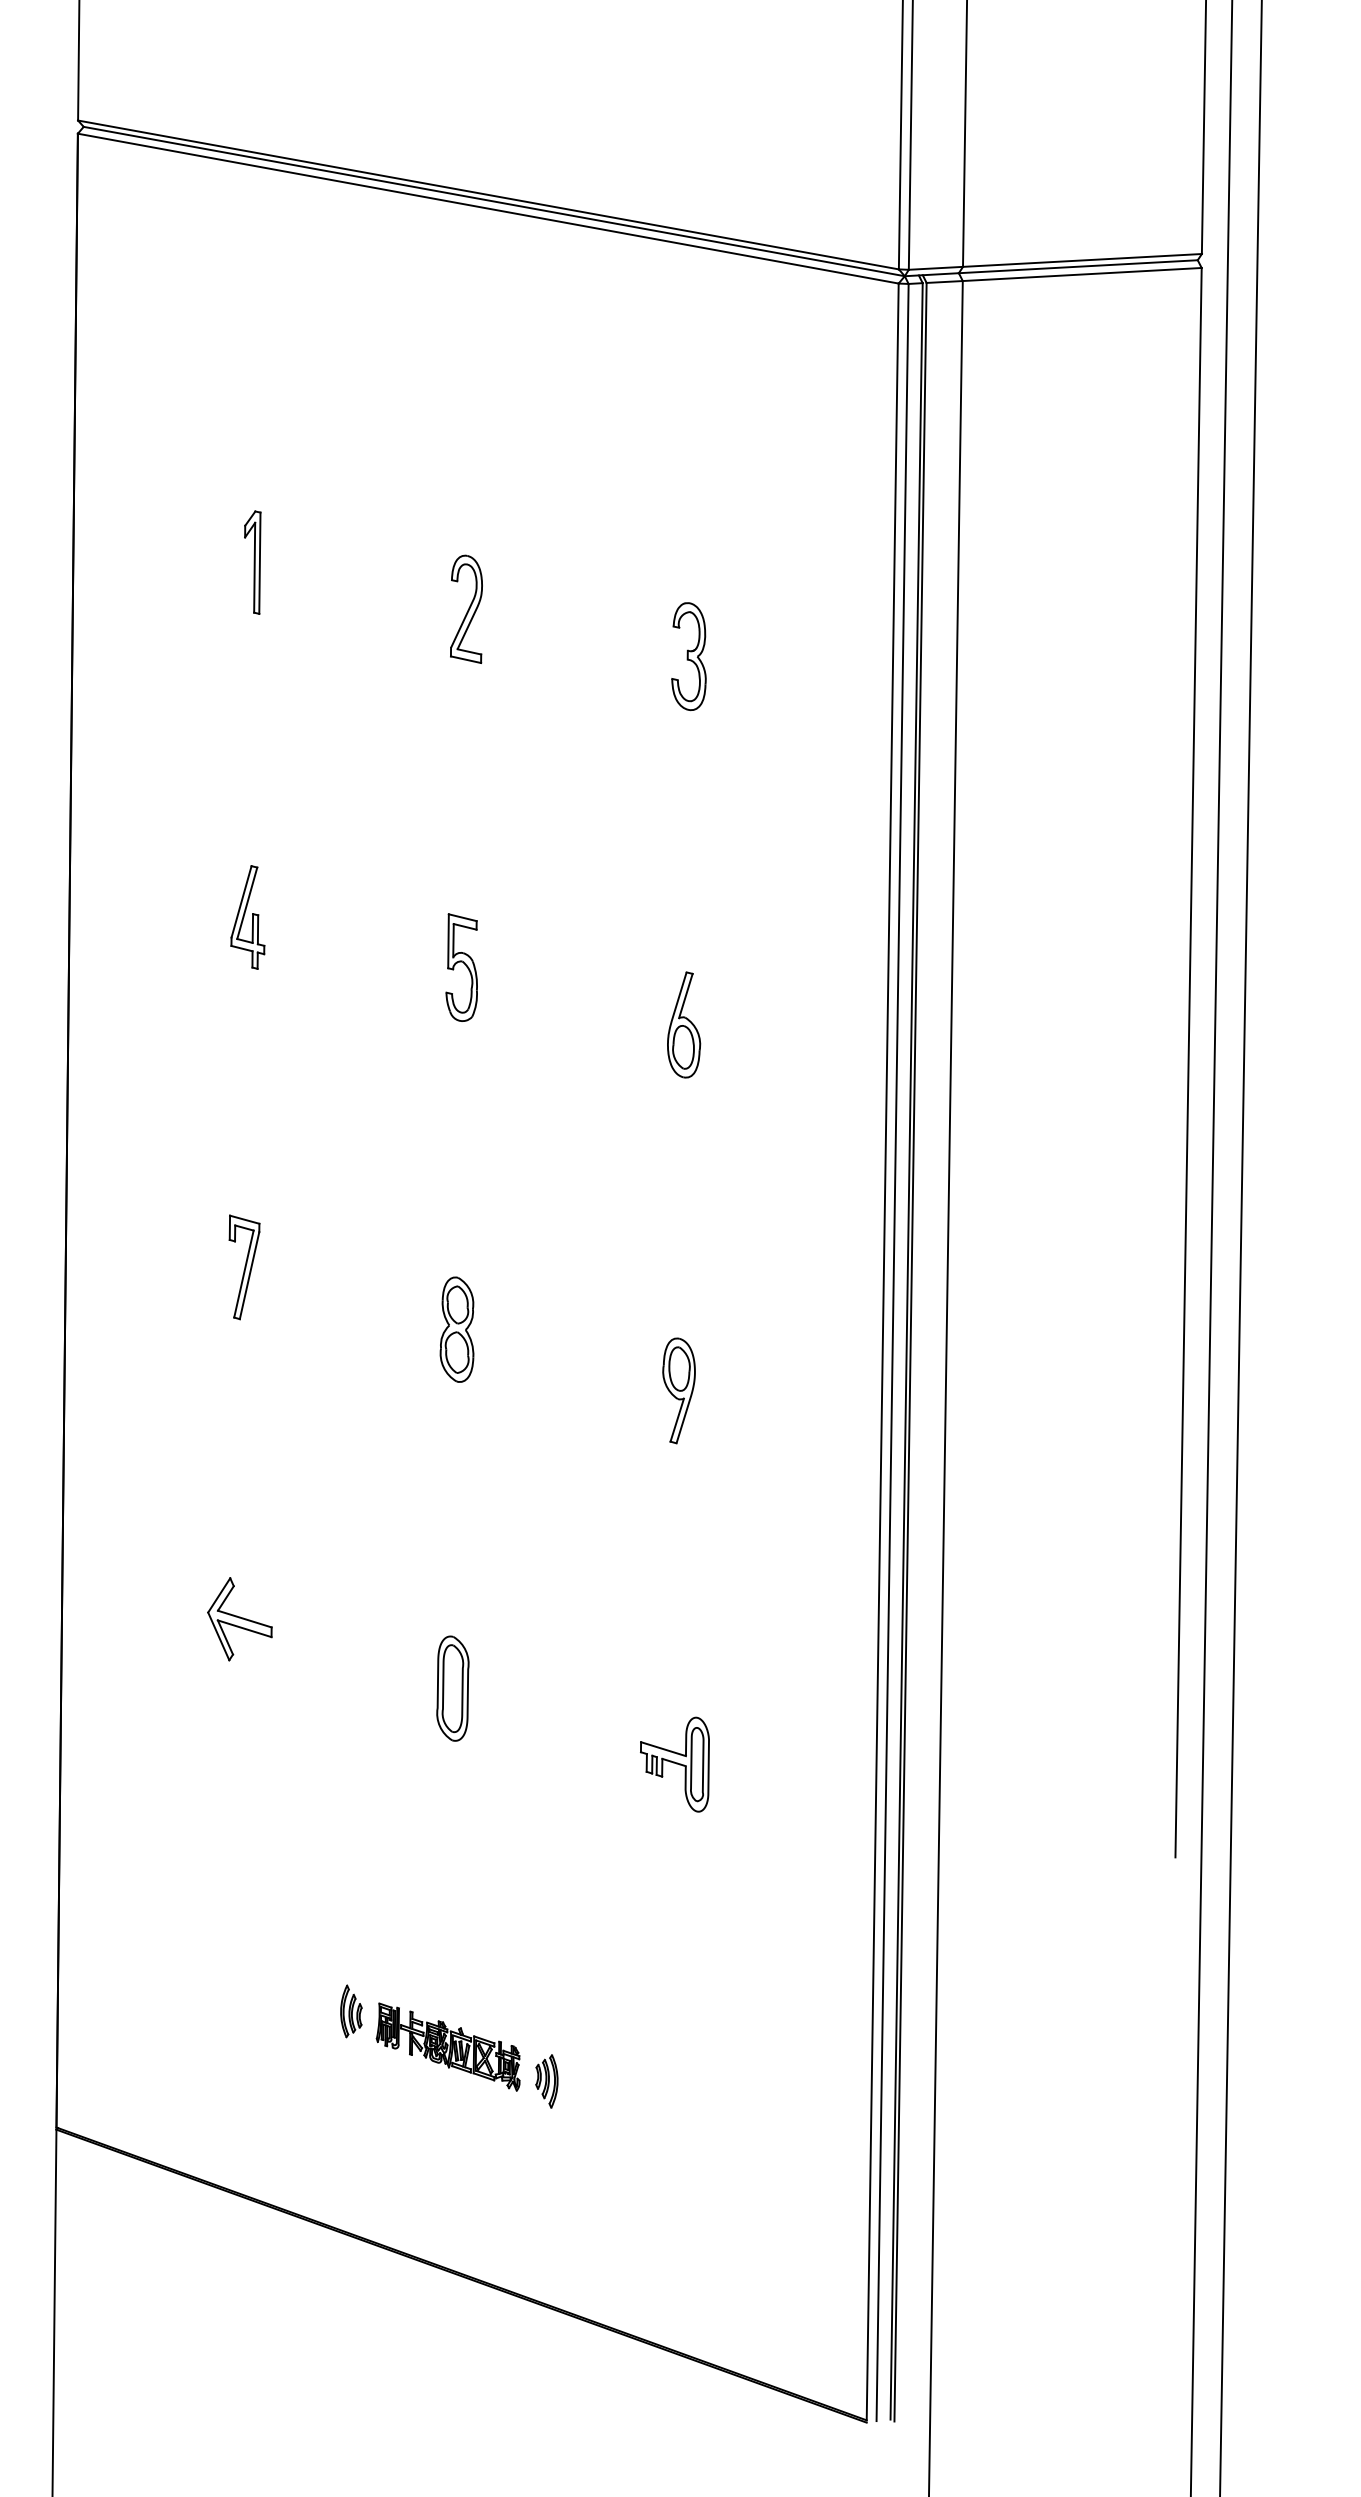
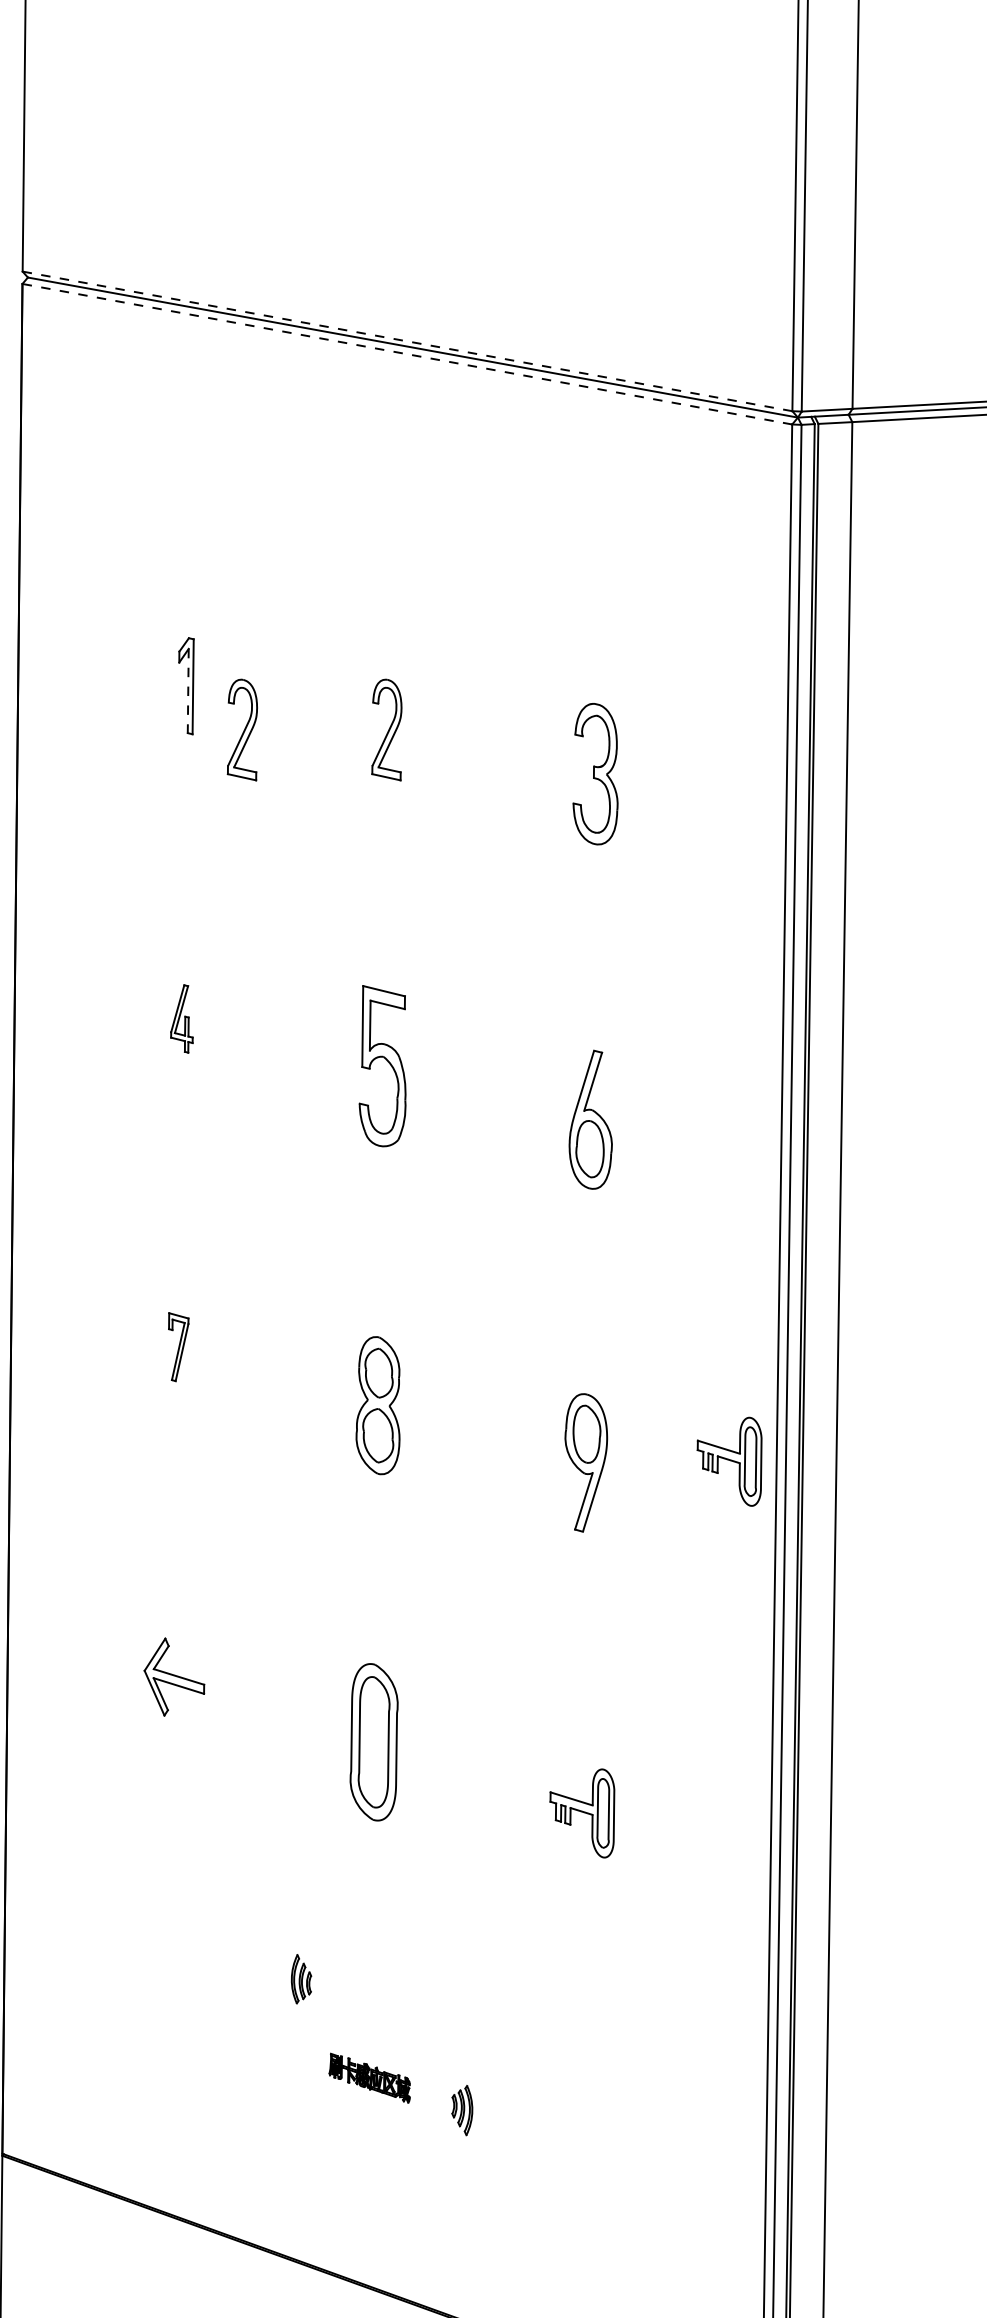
line: (488, 195) -> (407, 341), solid -> dashed
line: (487, 208) -> (406, 354), solid -> dashed
line: (254, 567) -> (188, 690), solid -> dashed
part: (312, 608) -> (242, 729), added
part: (688, 656) -> (595, 774), size x1.4
part: (247, 917) -> (181, 1018), size x0.7
part: (461, 967) -> (382, 1065), size x1.6
part: (684, 1024) -> (591, 1119), size x1.4
part: (244, 1267) -> (178, 1347), size x0.7
part: (456, 1329) -> (377, 1405), size x1.4
part: (831, 1389) -> (729, 1461), added
part: (678, 1390) -> (585, 1462), size x1.4
part: (452, 1688) -> (373, 1742), size x1.6
part: (351, 2011) -> (301, 1979), moved
part: (447, 2046) -> (369, 2077), size x0.6

